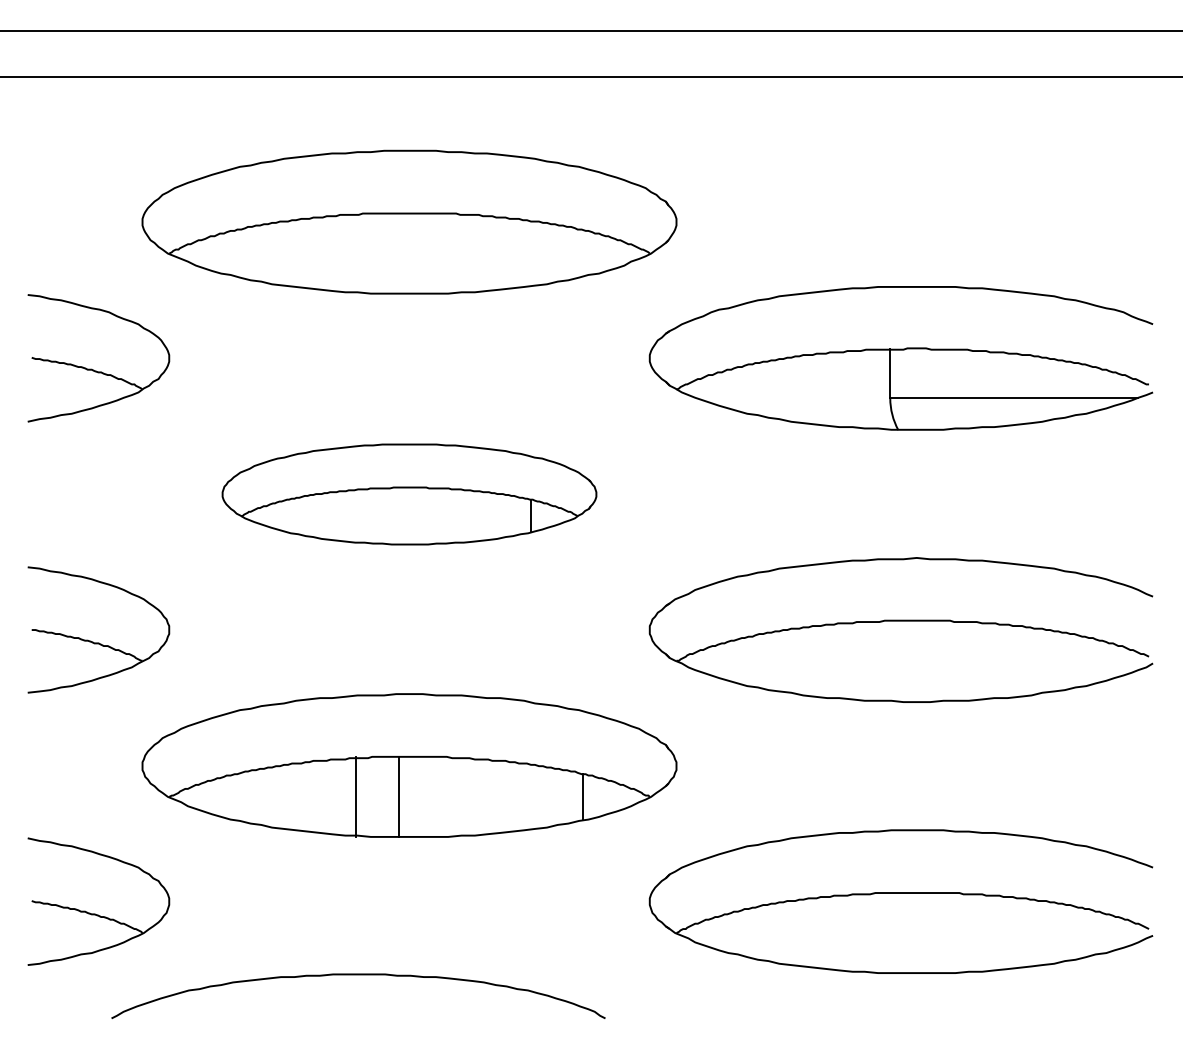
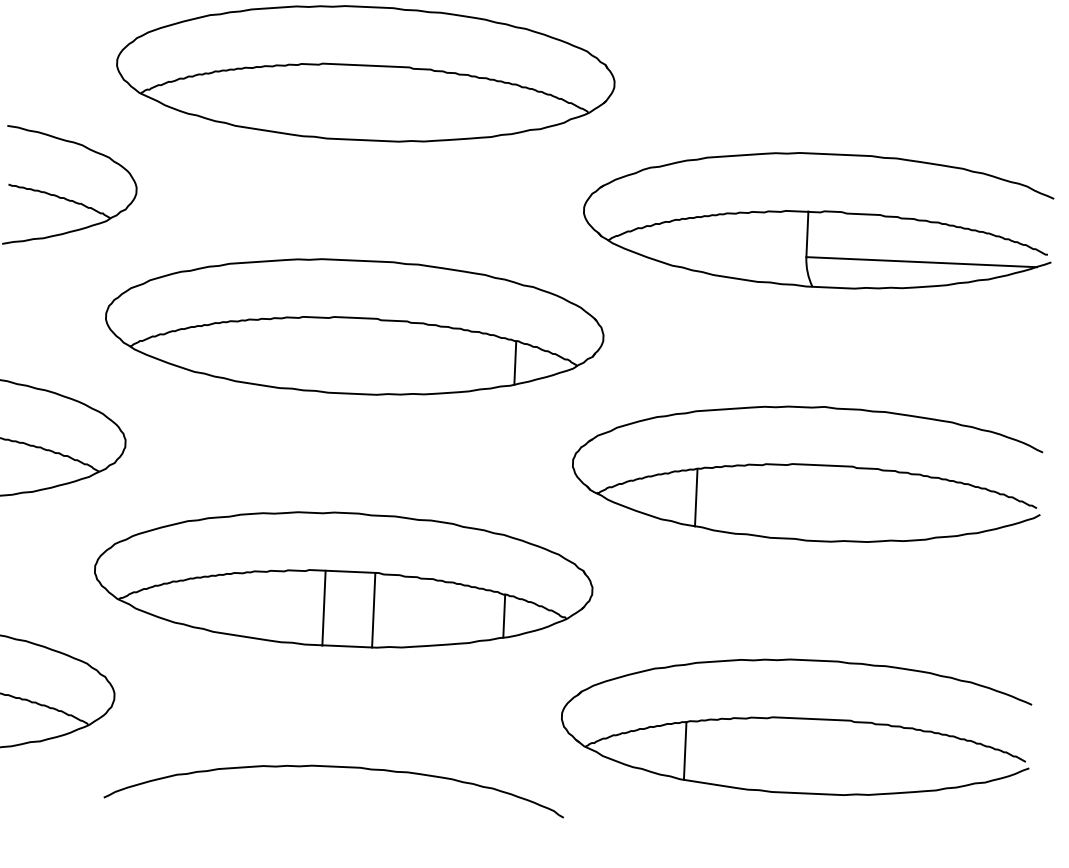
part: (409, 494) -> (354, 327), size x1.43
line: (783, 661) -> (696, 497), added
line: (399, 796) -> (374, 609), moved
line: (355, 797) -> (323, 608), moved
line: (783, 932) -> (685, 750), added
curve: (358, 975) -> (335, 767), moved

